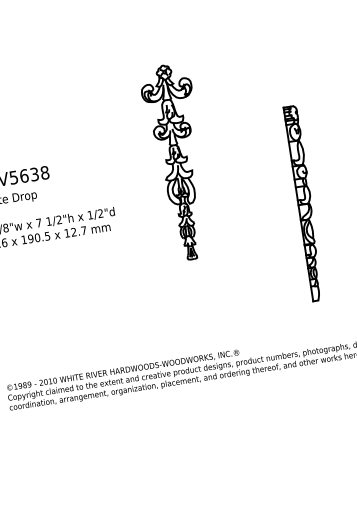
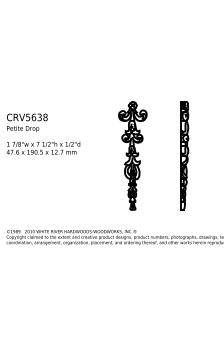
part: (177, 161) -> (132, 155), moved

